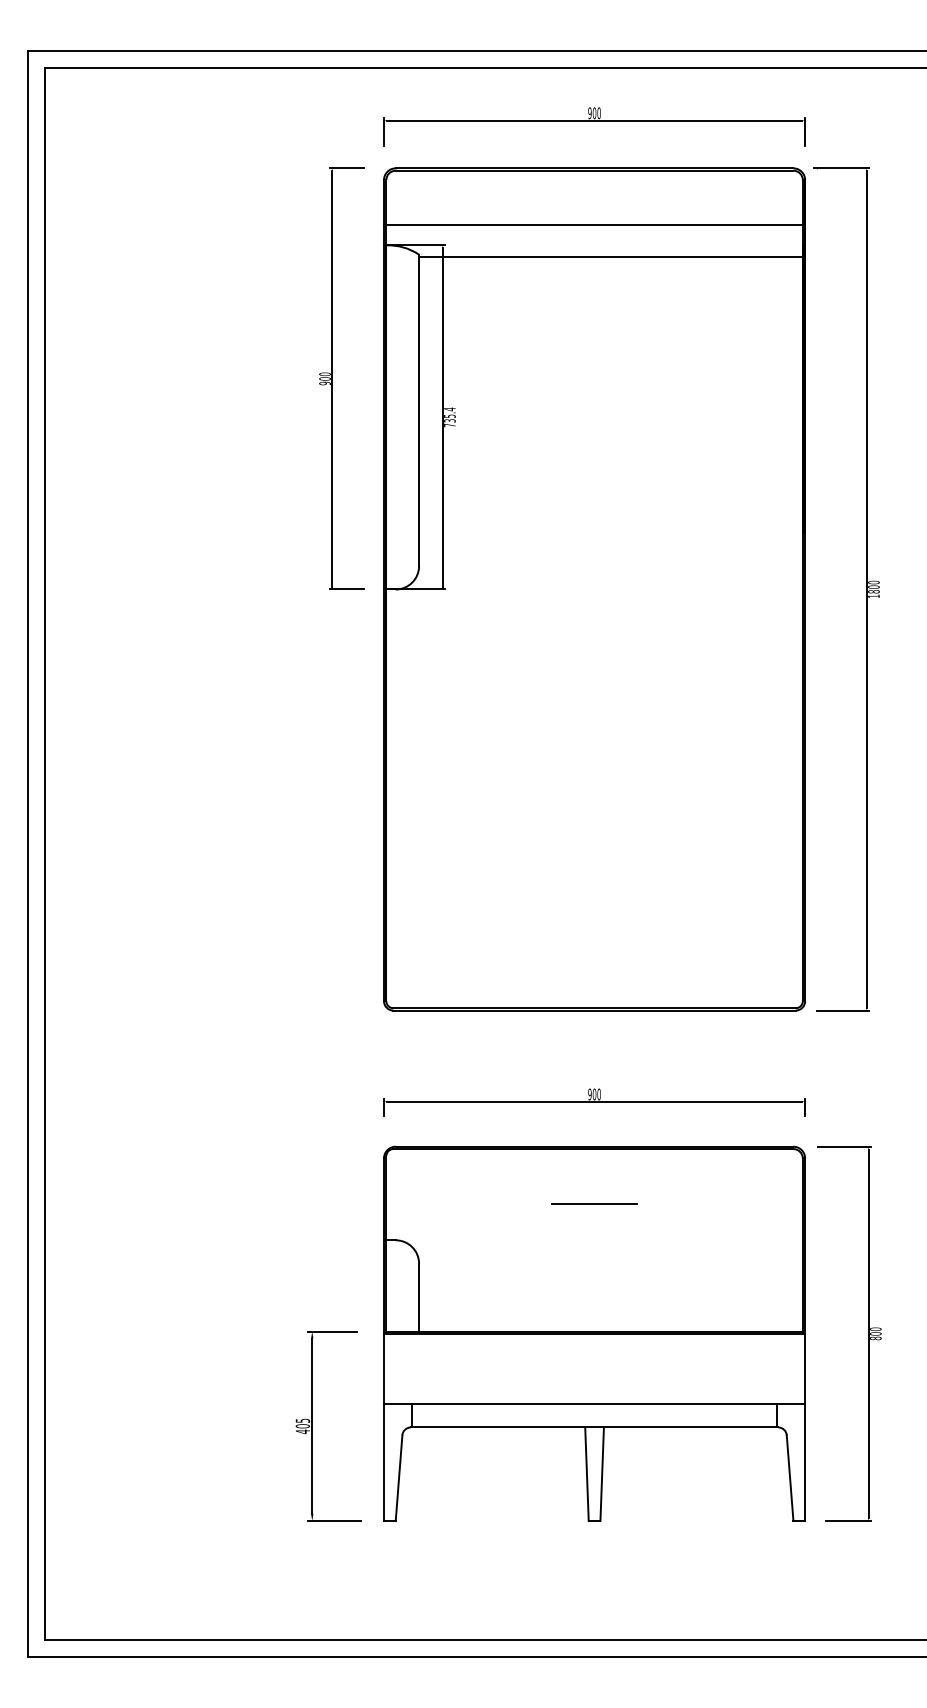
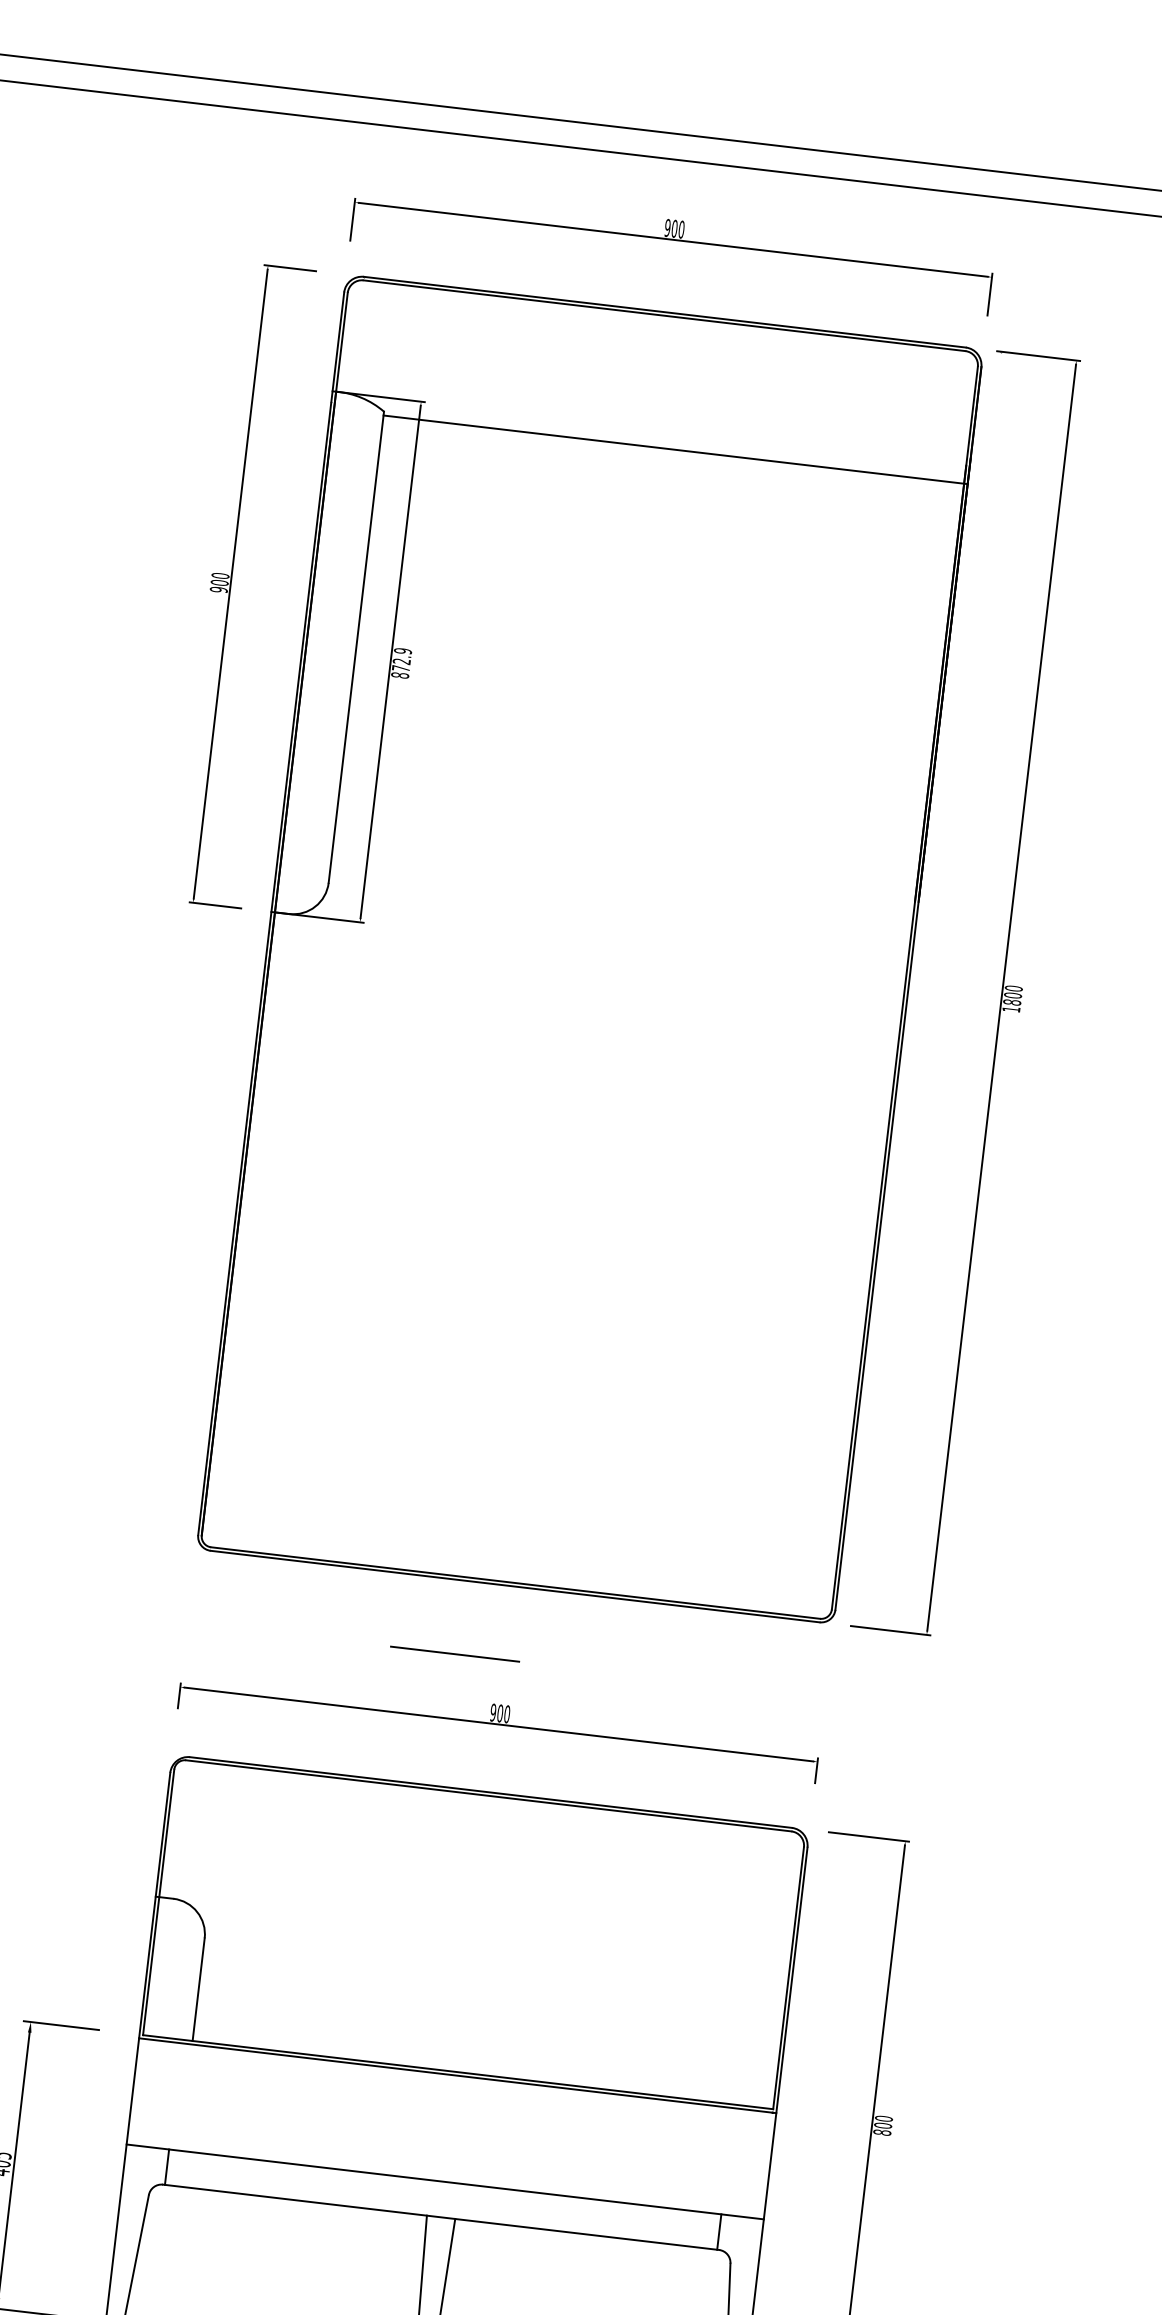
line: (594, 224) -> (654, 397), removed
text: (449, 417) -> (401, 663), 735.4 -> 872.9
line: (594, 1203) -> (455, 1652), moved

